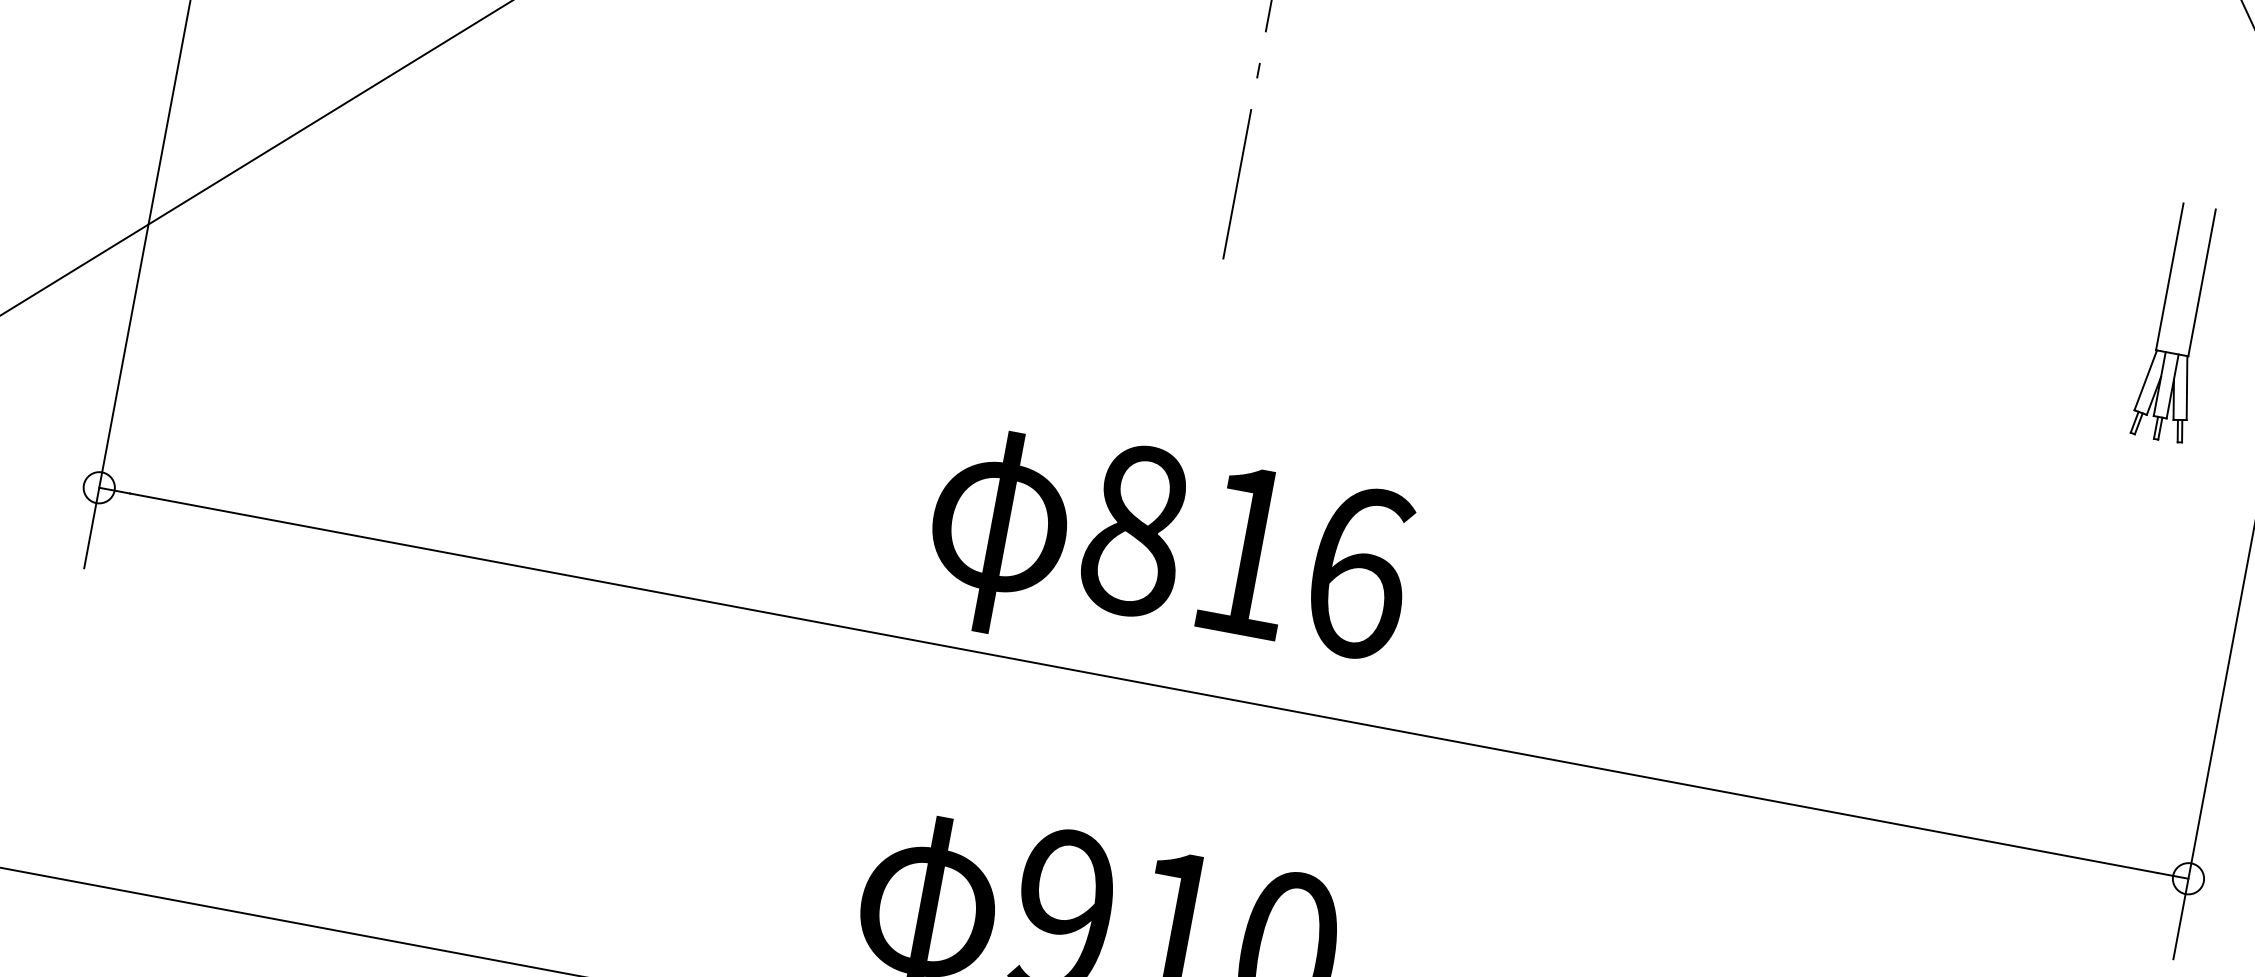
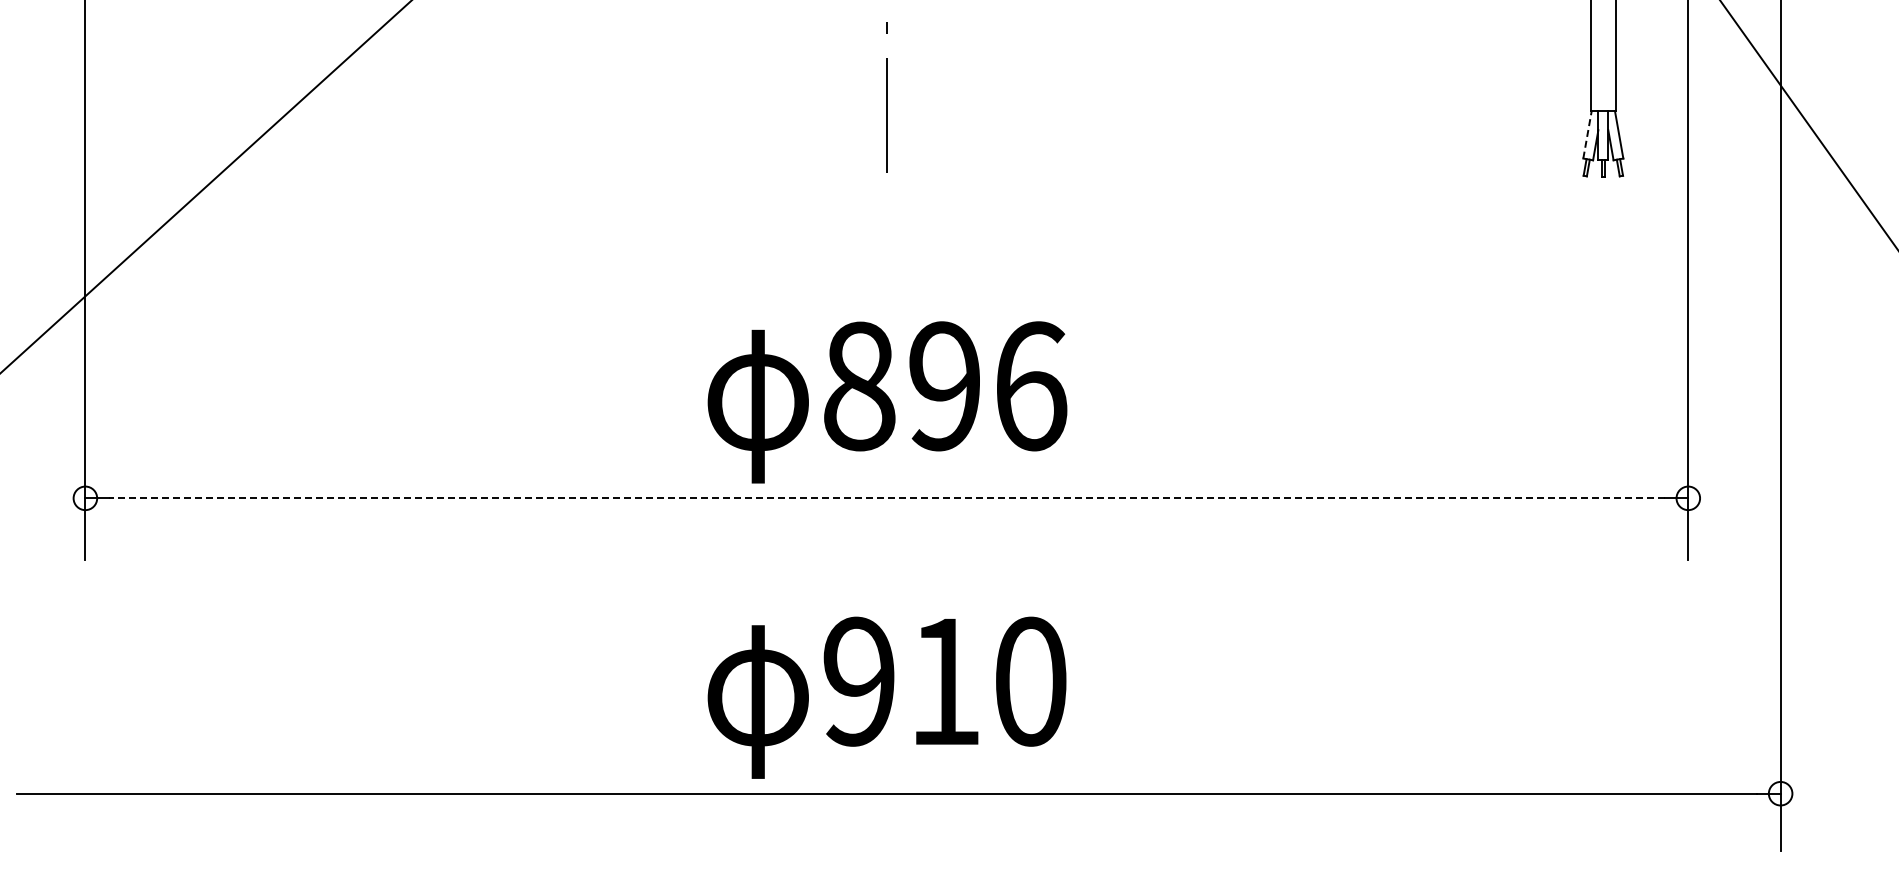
line: (2145, 379) -> (1587, 134), solid -> dashed
text: (1246, 551) -> (944, 386), 816 -> 896
line: (1143, 683) -> (886, 498), solid -> dashed

